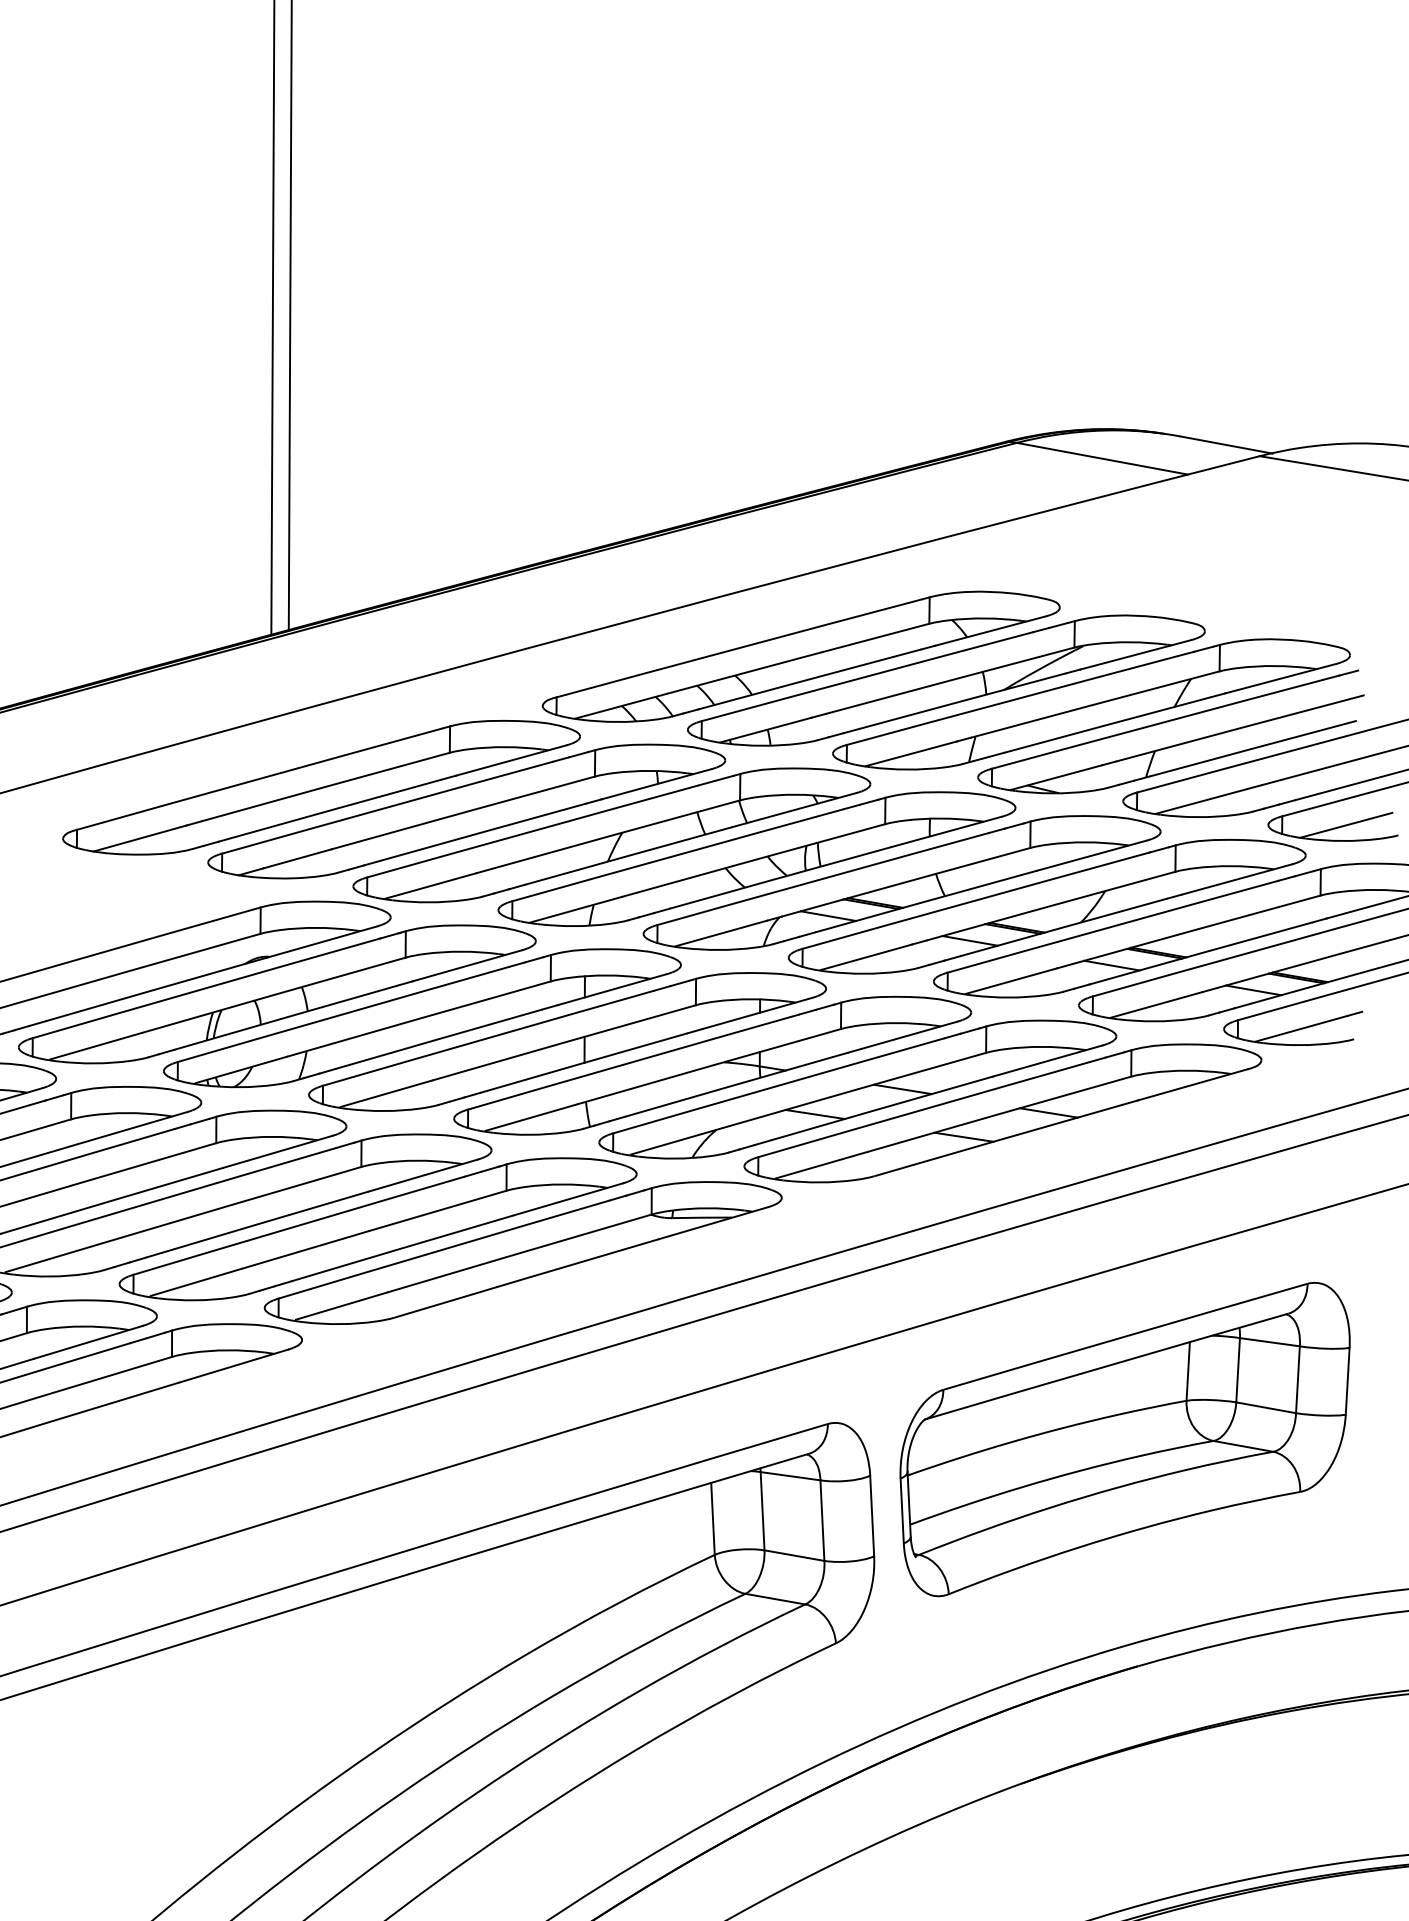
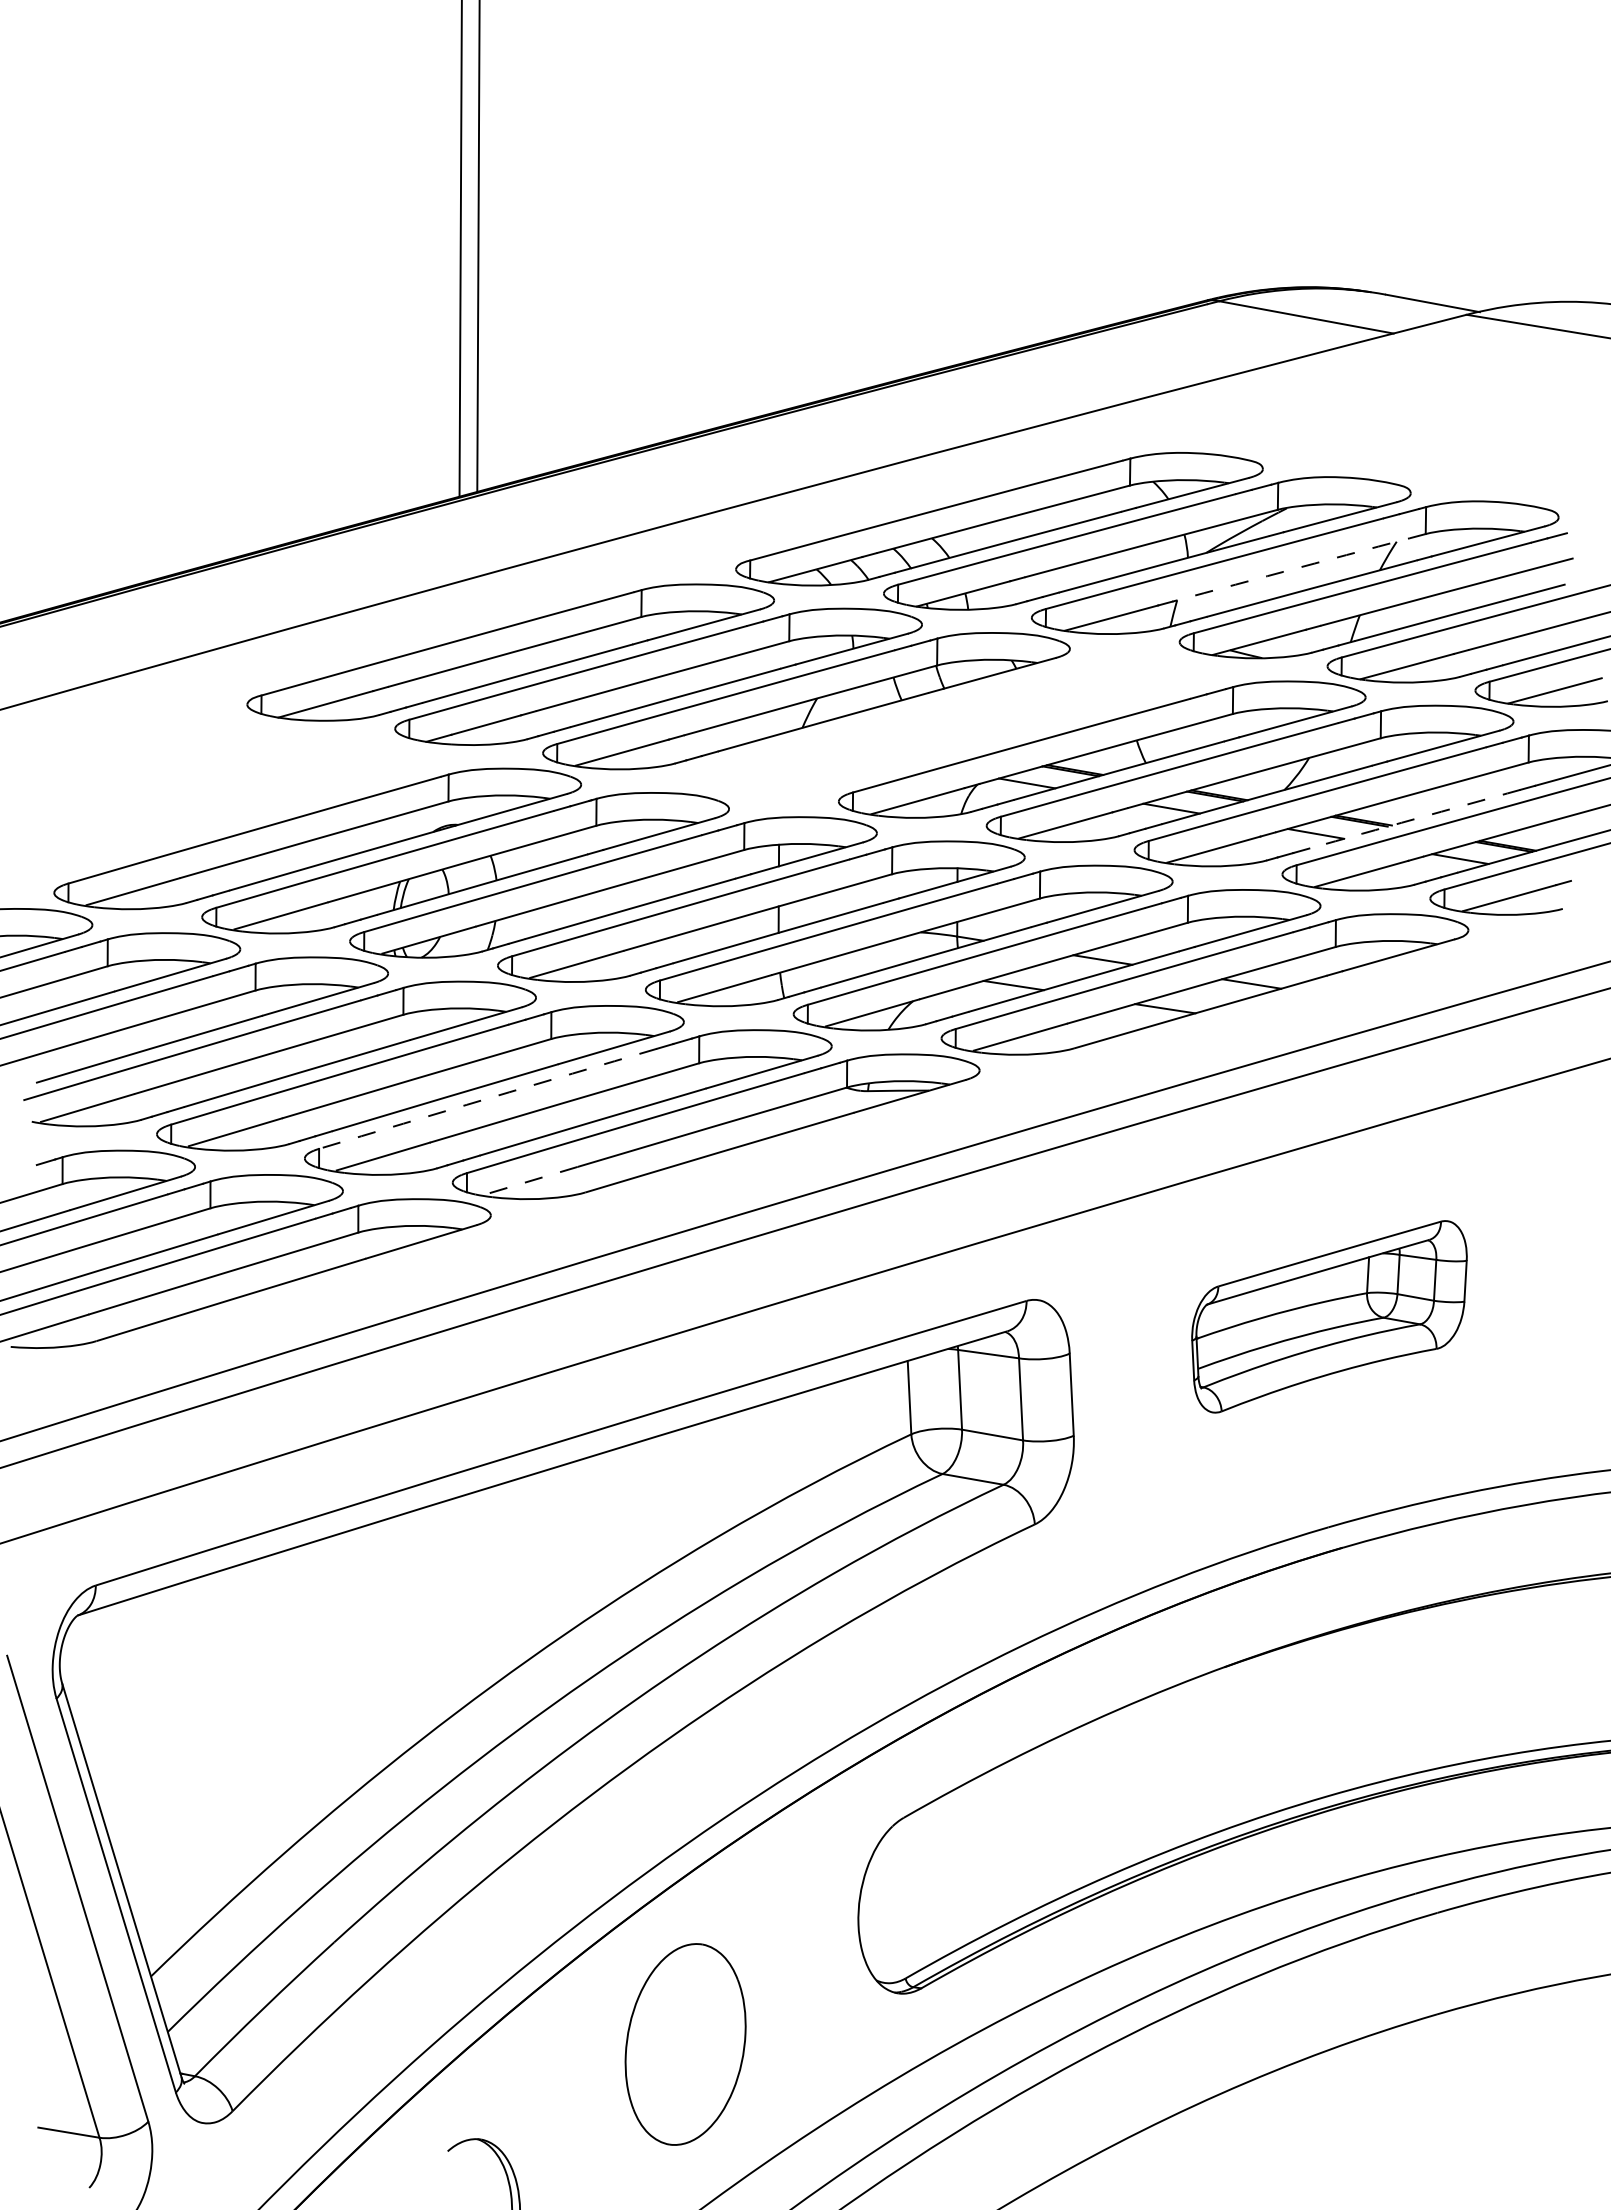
arc: (1095, 704) -> (1299, 567), solid -> dashed
part: (757, 859) -> (954, 725), removed
arc: (1208, 951) -> (1414, 819), solid -> dashed
arc: (299, 1225) -> (488, 1098), solid -> dashed
line: (341, 1305) -> (531, 1180), solid -> dashed
part: (1125, 1439) -> (1329, 1316), size x0.6

